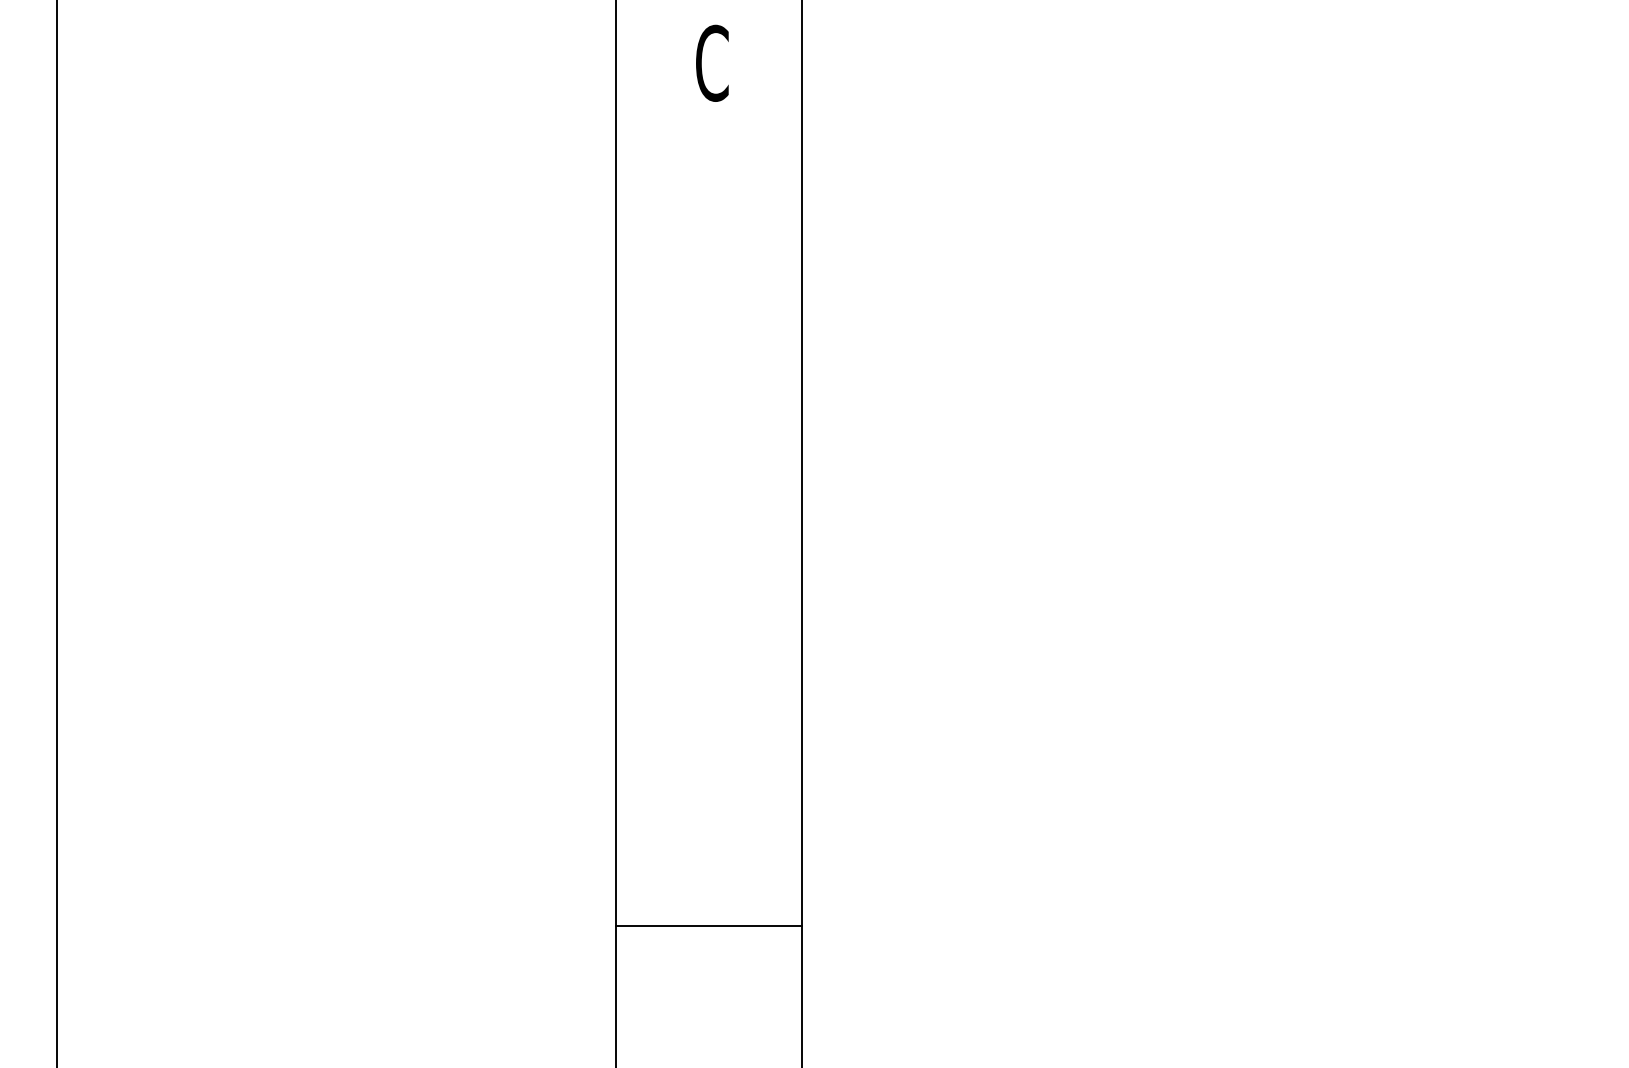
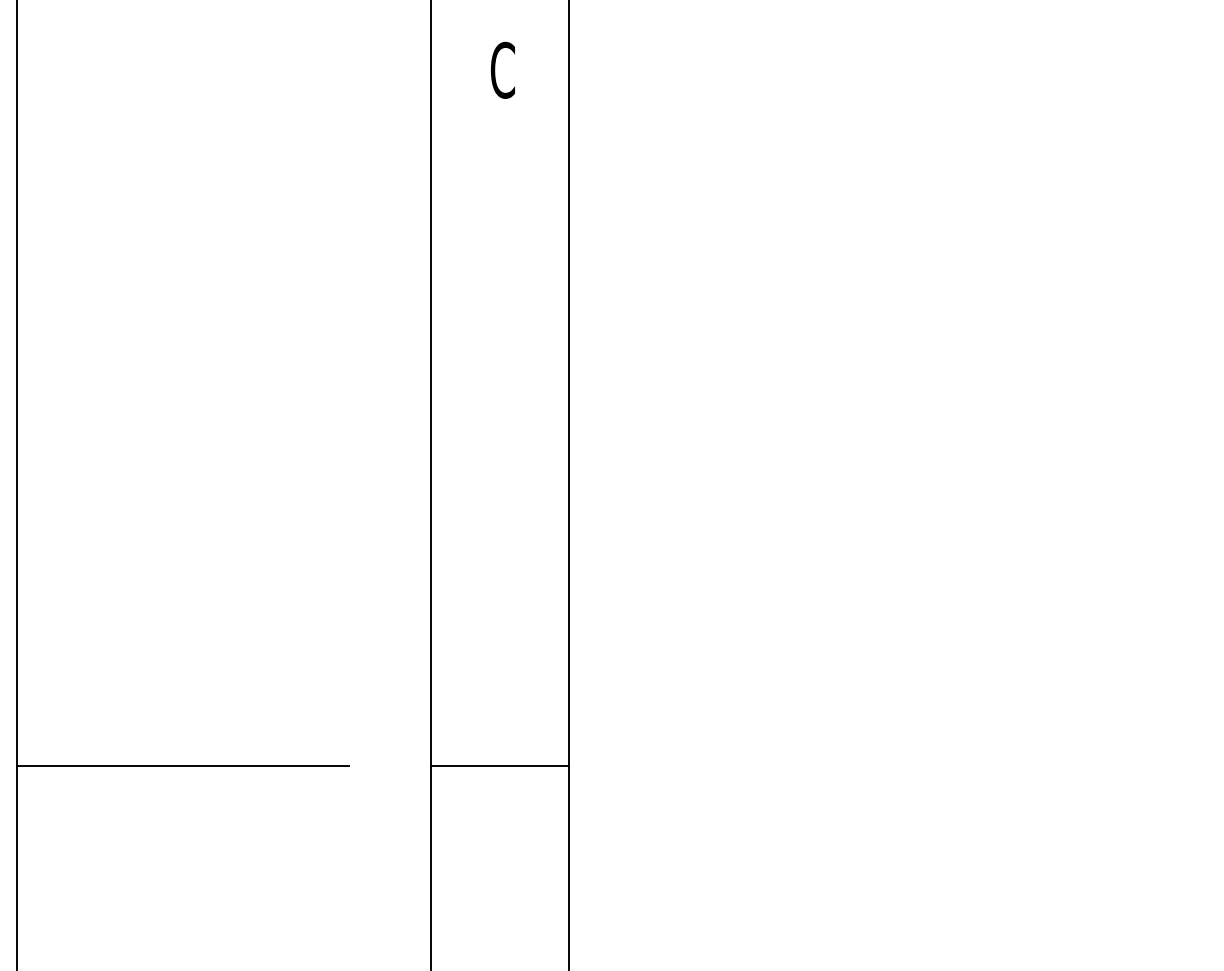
line: (709, 926) -> (500, 766), moved
line: (279, 1003) -> (182, 766), added

